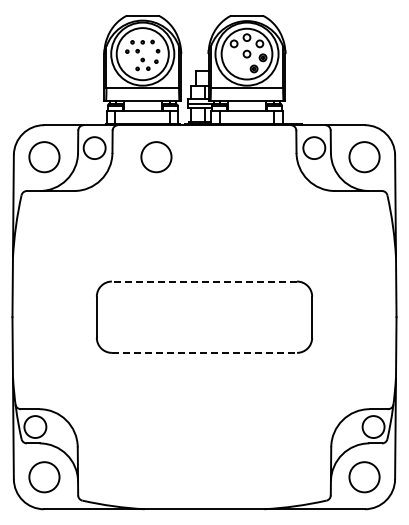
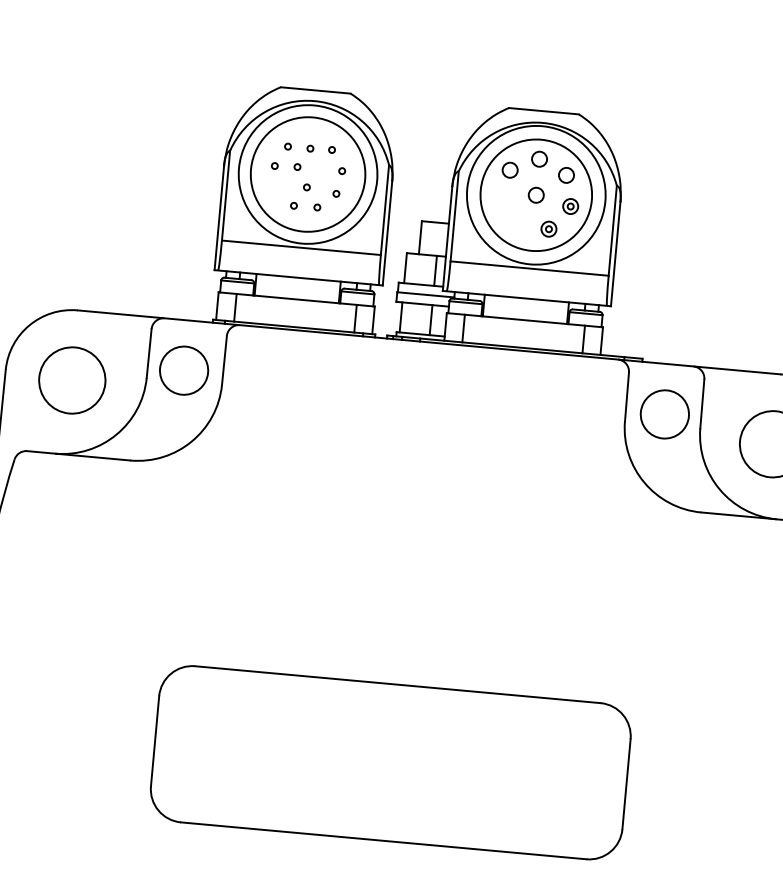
circle: (156, 157) -> (317, 403), removed
line: (204, 281) -> (397, 684), dashed -> solid
line: (204, 352) -> (383, 839), dashed -> solid

